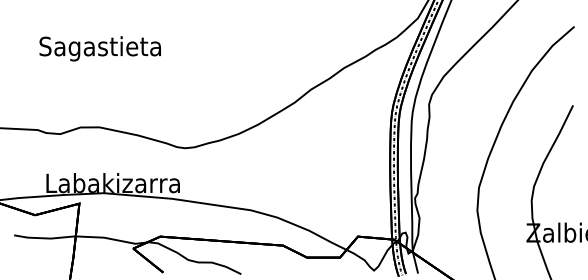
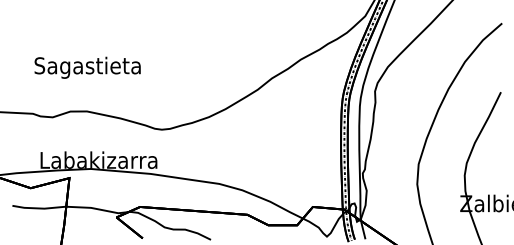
text: (100, 48) -> (87, 67), moved

